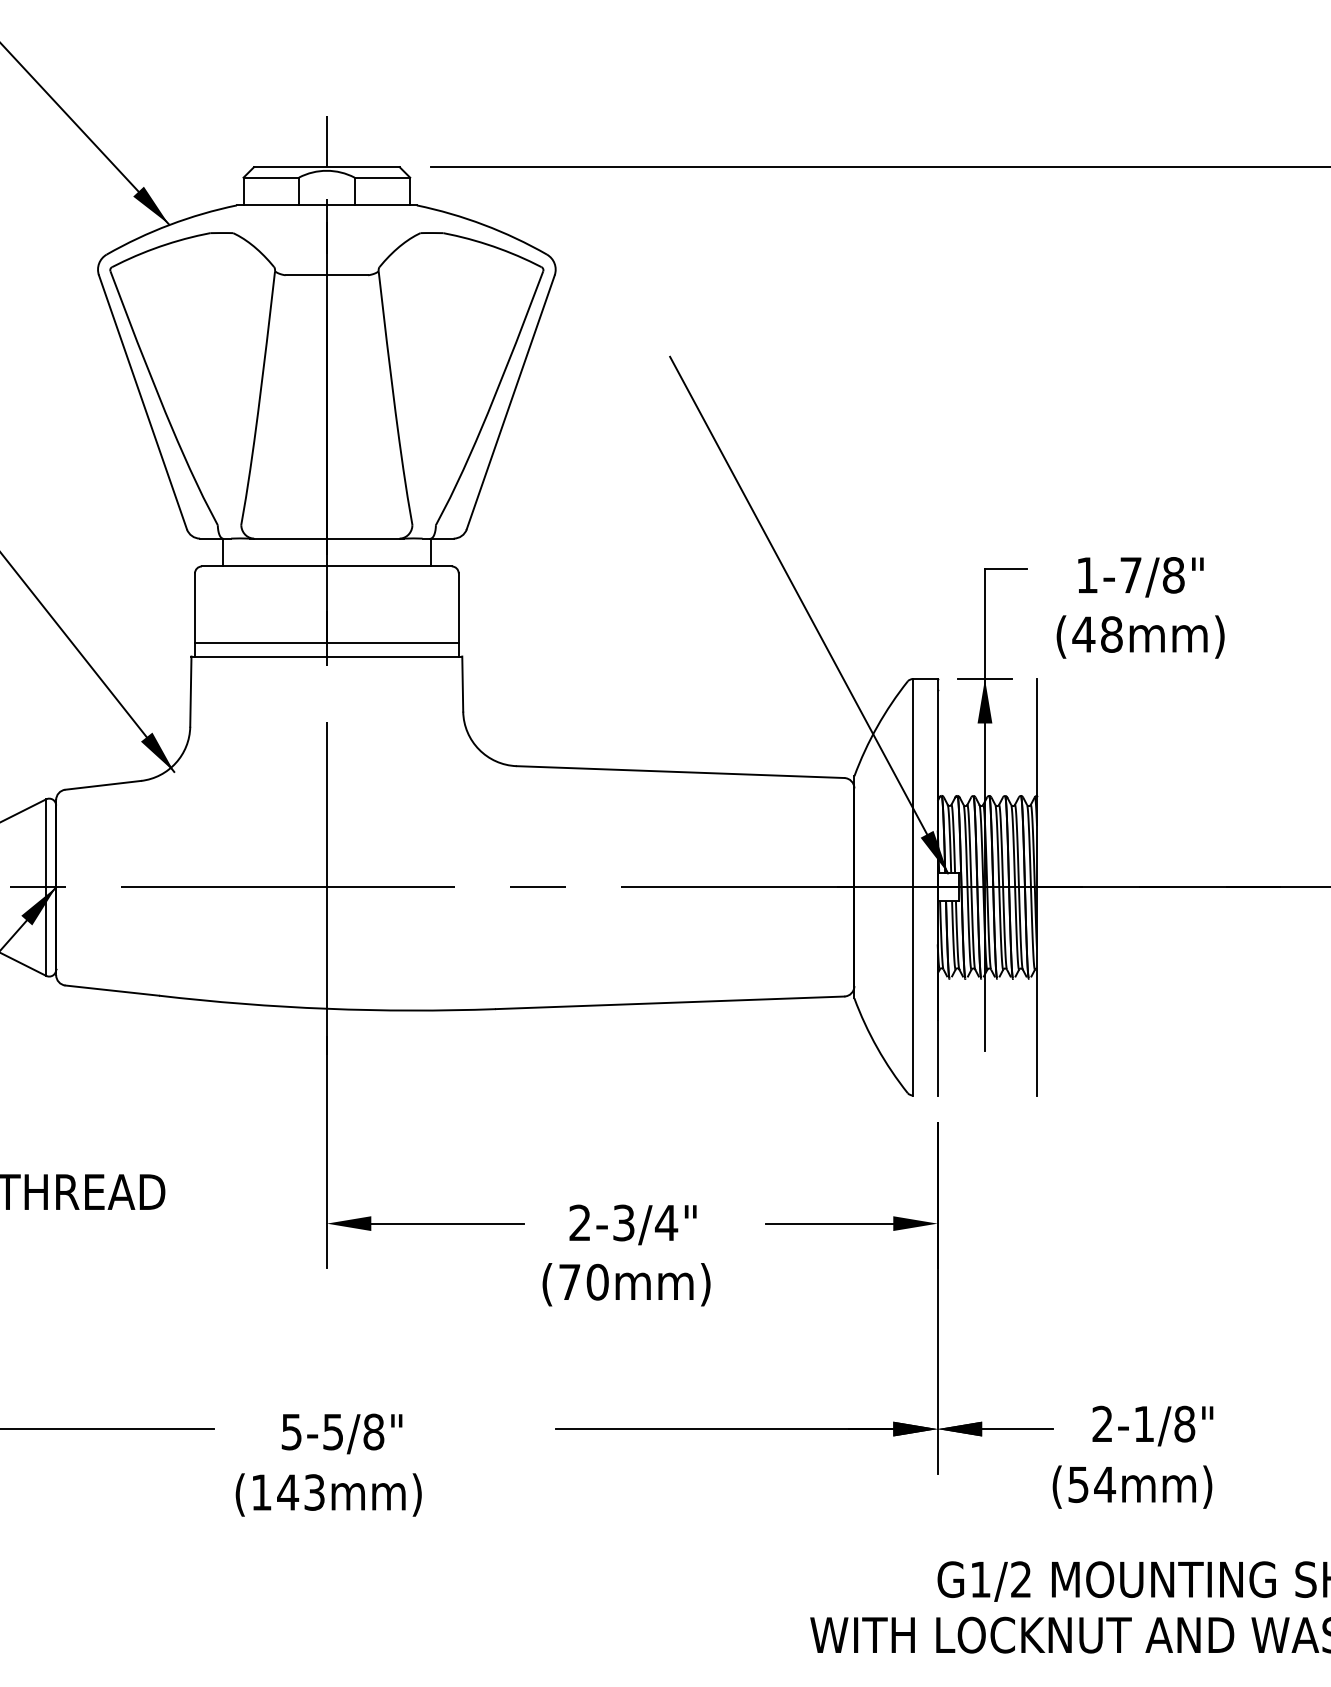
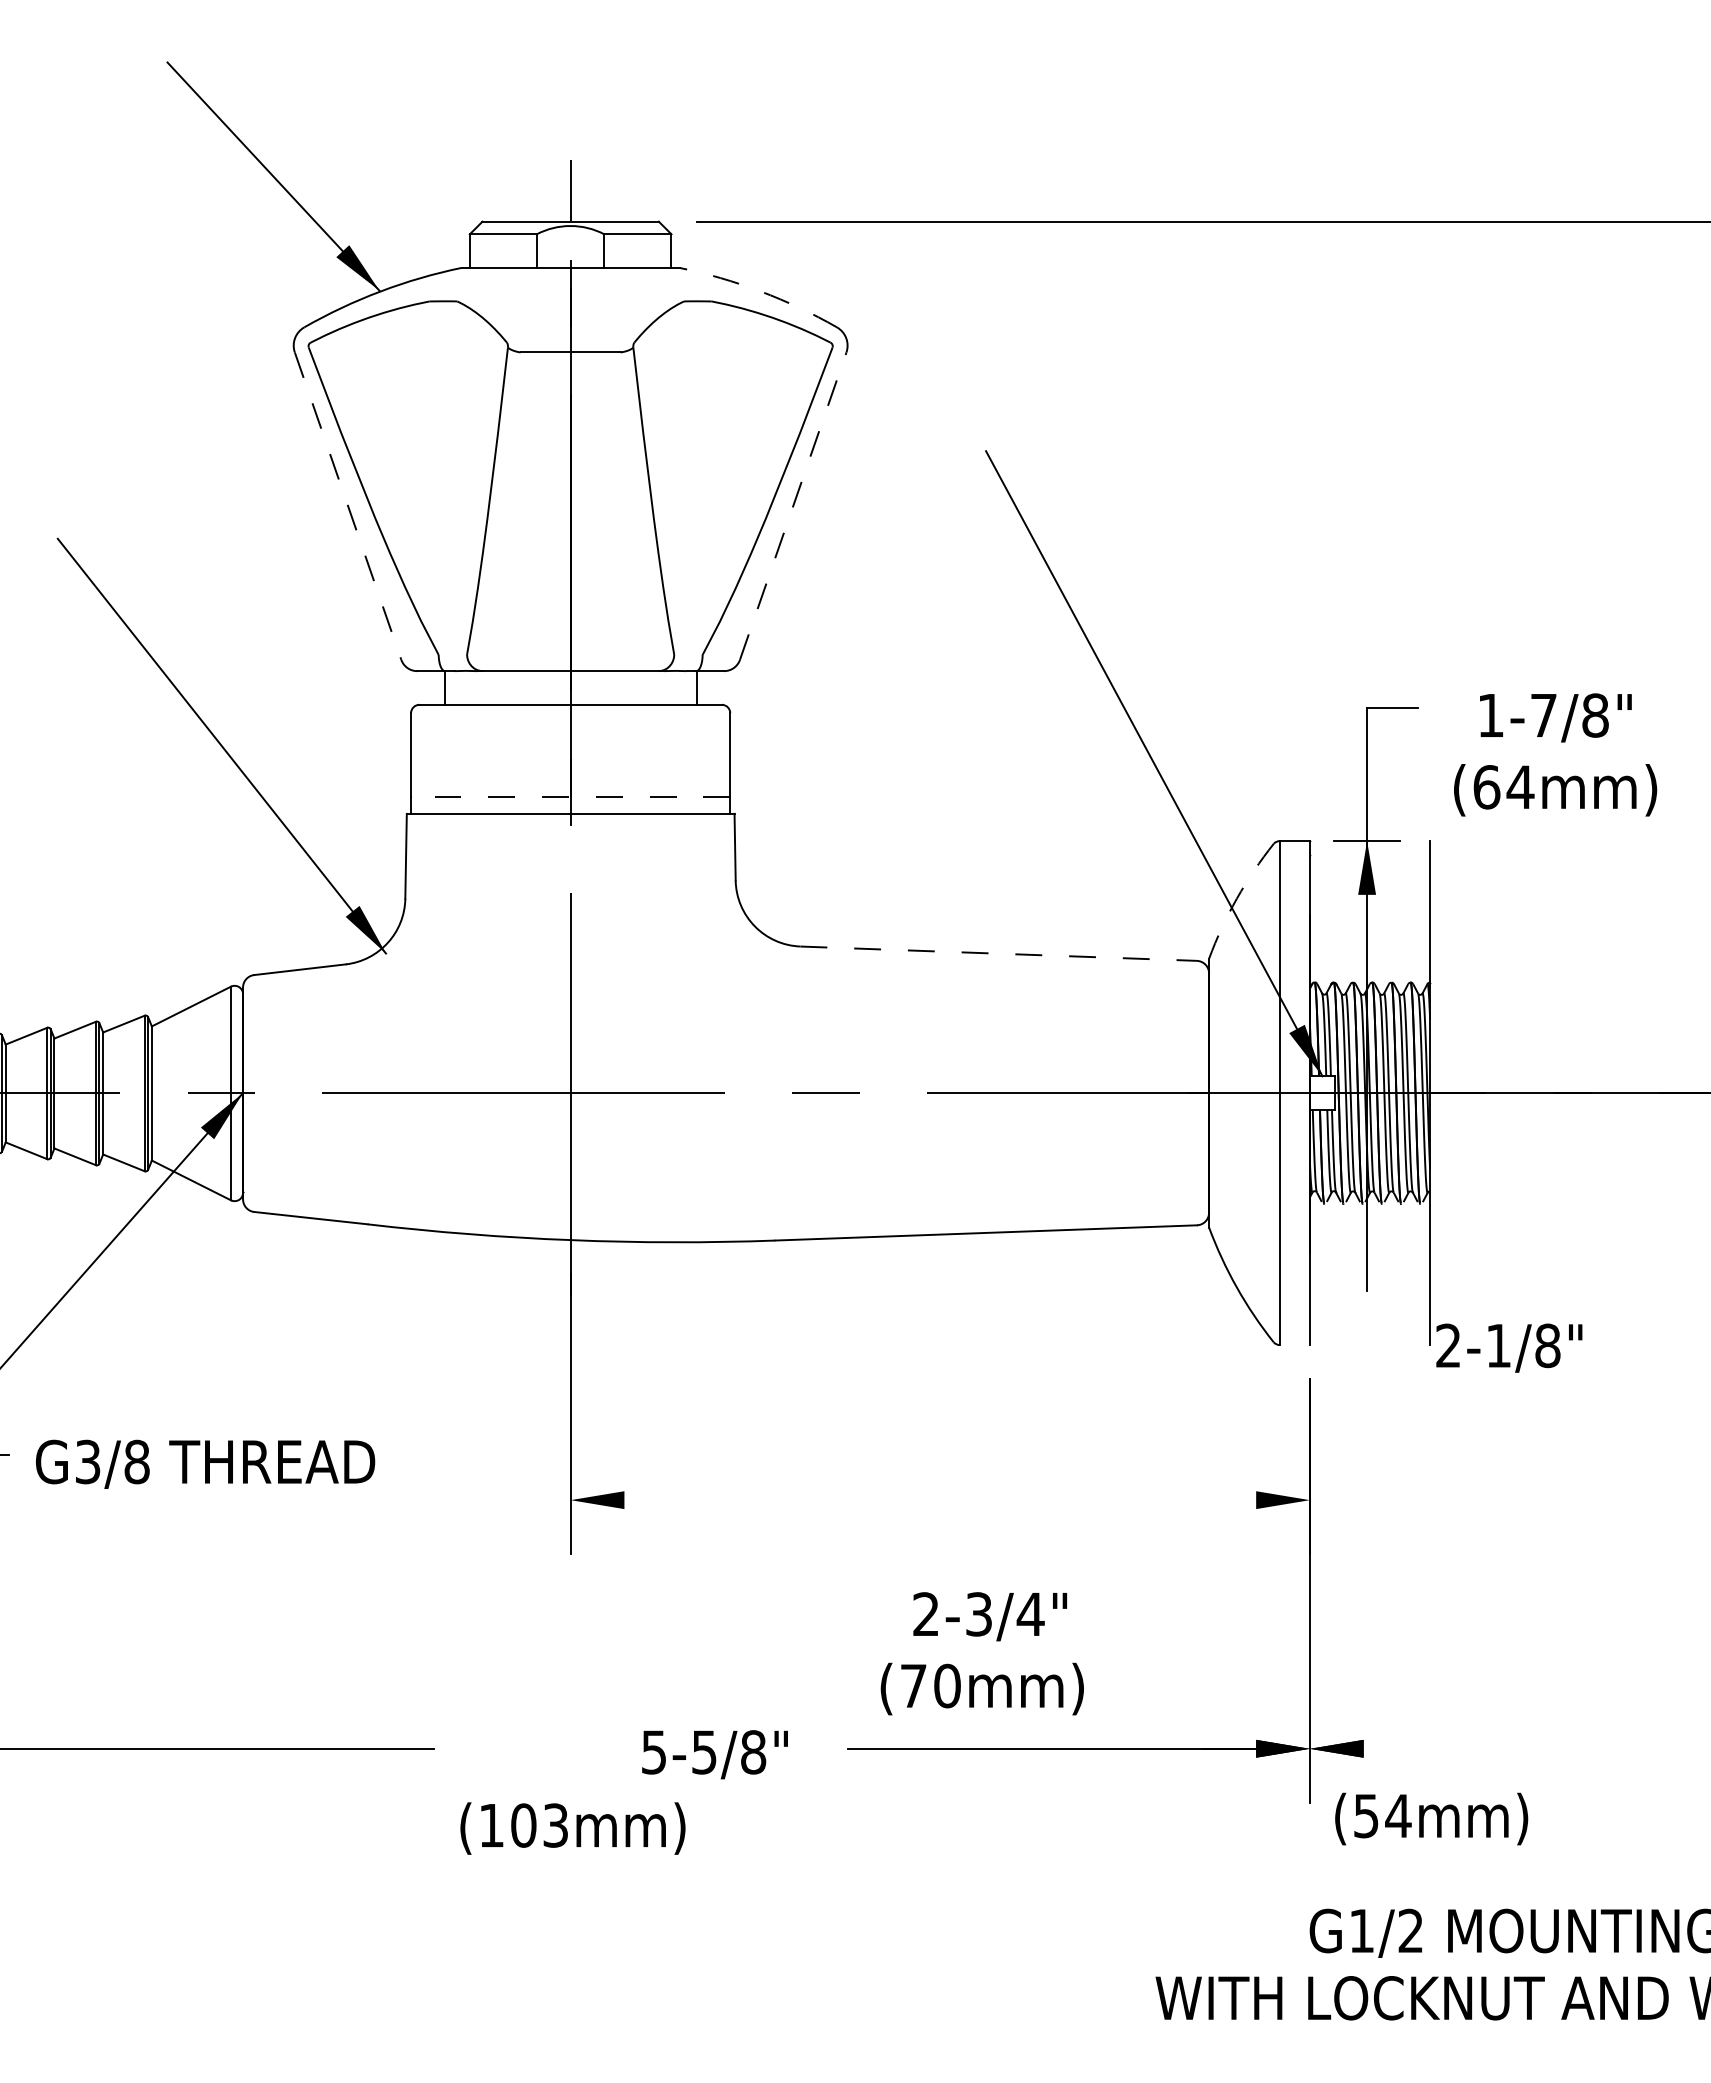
arc: (483, 224) -> (760, 291), solid -> dashed
line: (143, 402) -> (348, 506), solid -> dashed
line: (510, 402) -> (793, 506), solid -> dashed
text: (1097, 634) -> (1503, 787), (48mm) -> (64mm)
line: (326, 643) -> (570, 797), solid -> dashed
arc: (877, 726) -> (1236, 898), solid -> dashed
line: (681, 771) -> (999, 953), solid -> dashed
line: (447, 1223) -> (716, 1500), removed
line: (829, 1223) -> (1179, 1500), removed
text: (625, 1255) -> (981, 1653), moved
text: (1153, 1425) -> (1509, 1347), moved
line: (1017, 1428) -> (1406, 1748), removed
text: (341, 1433) -> (714, 1754), moved
text: (1132, 1486) -> (1431, 1818), moved
text: (287, 1492) -> (523, 1825), (143mm) -> (103mm)

